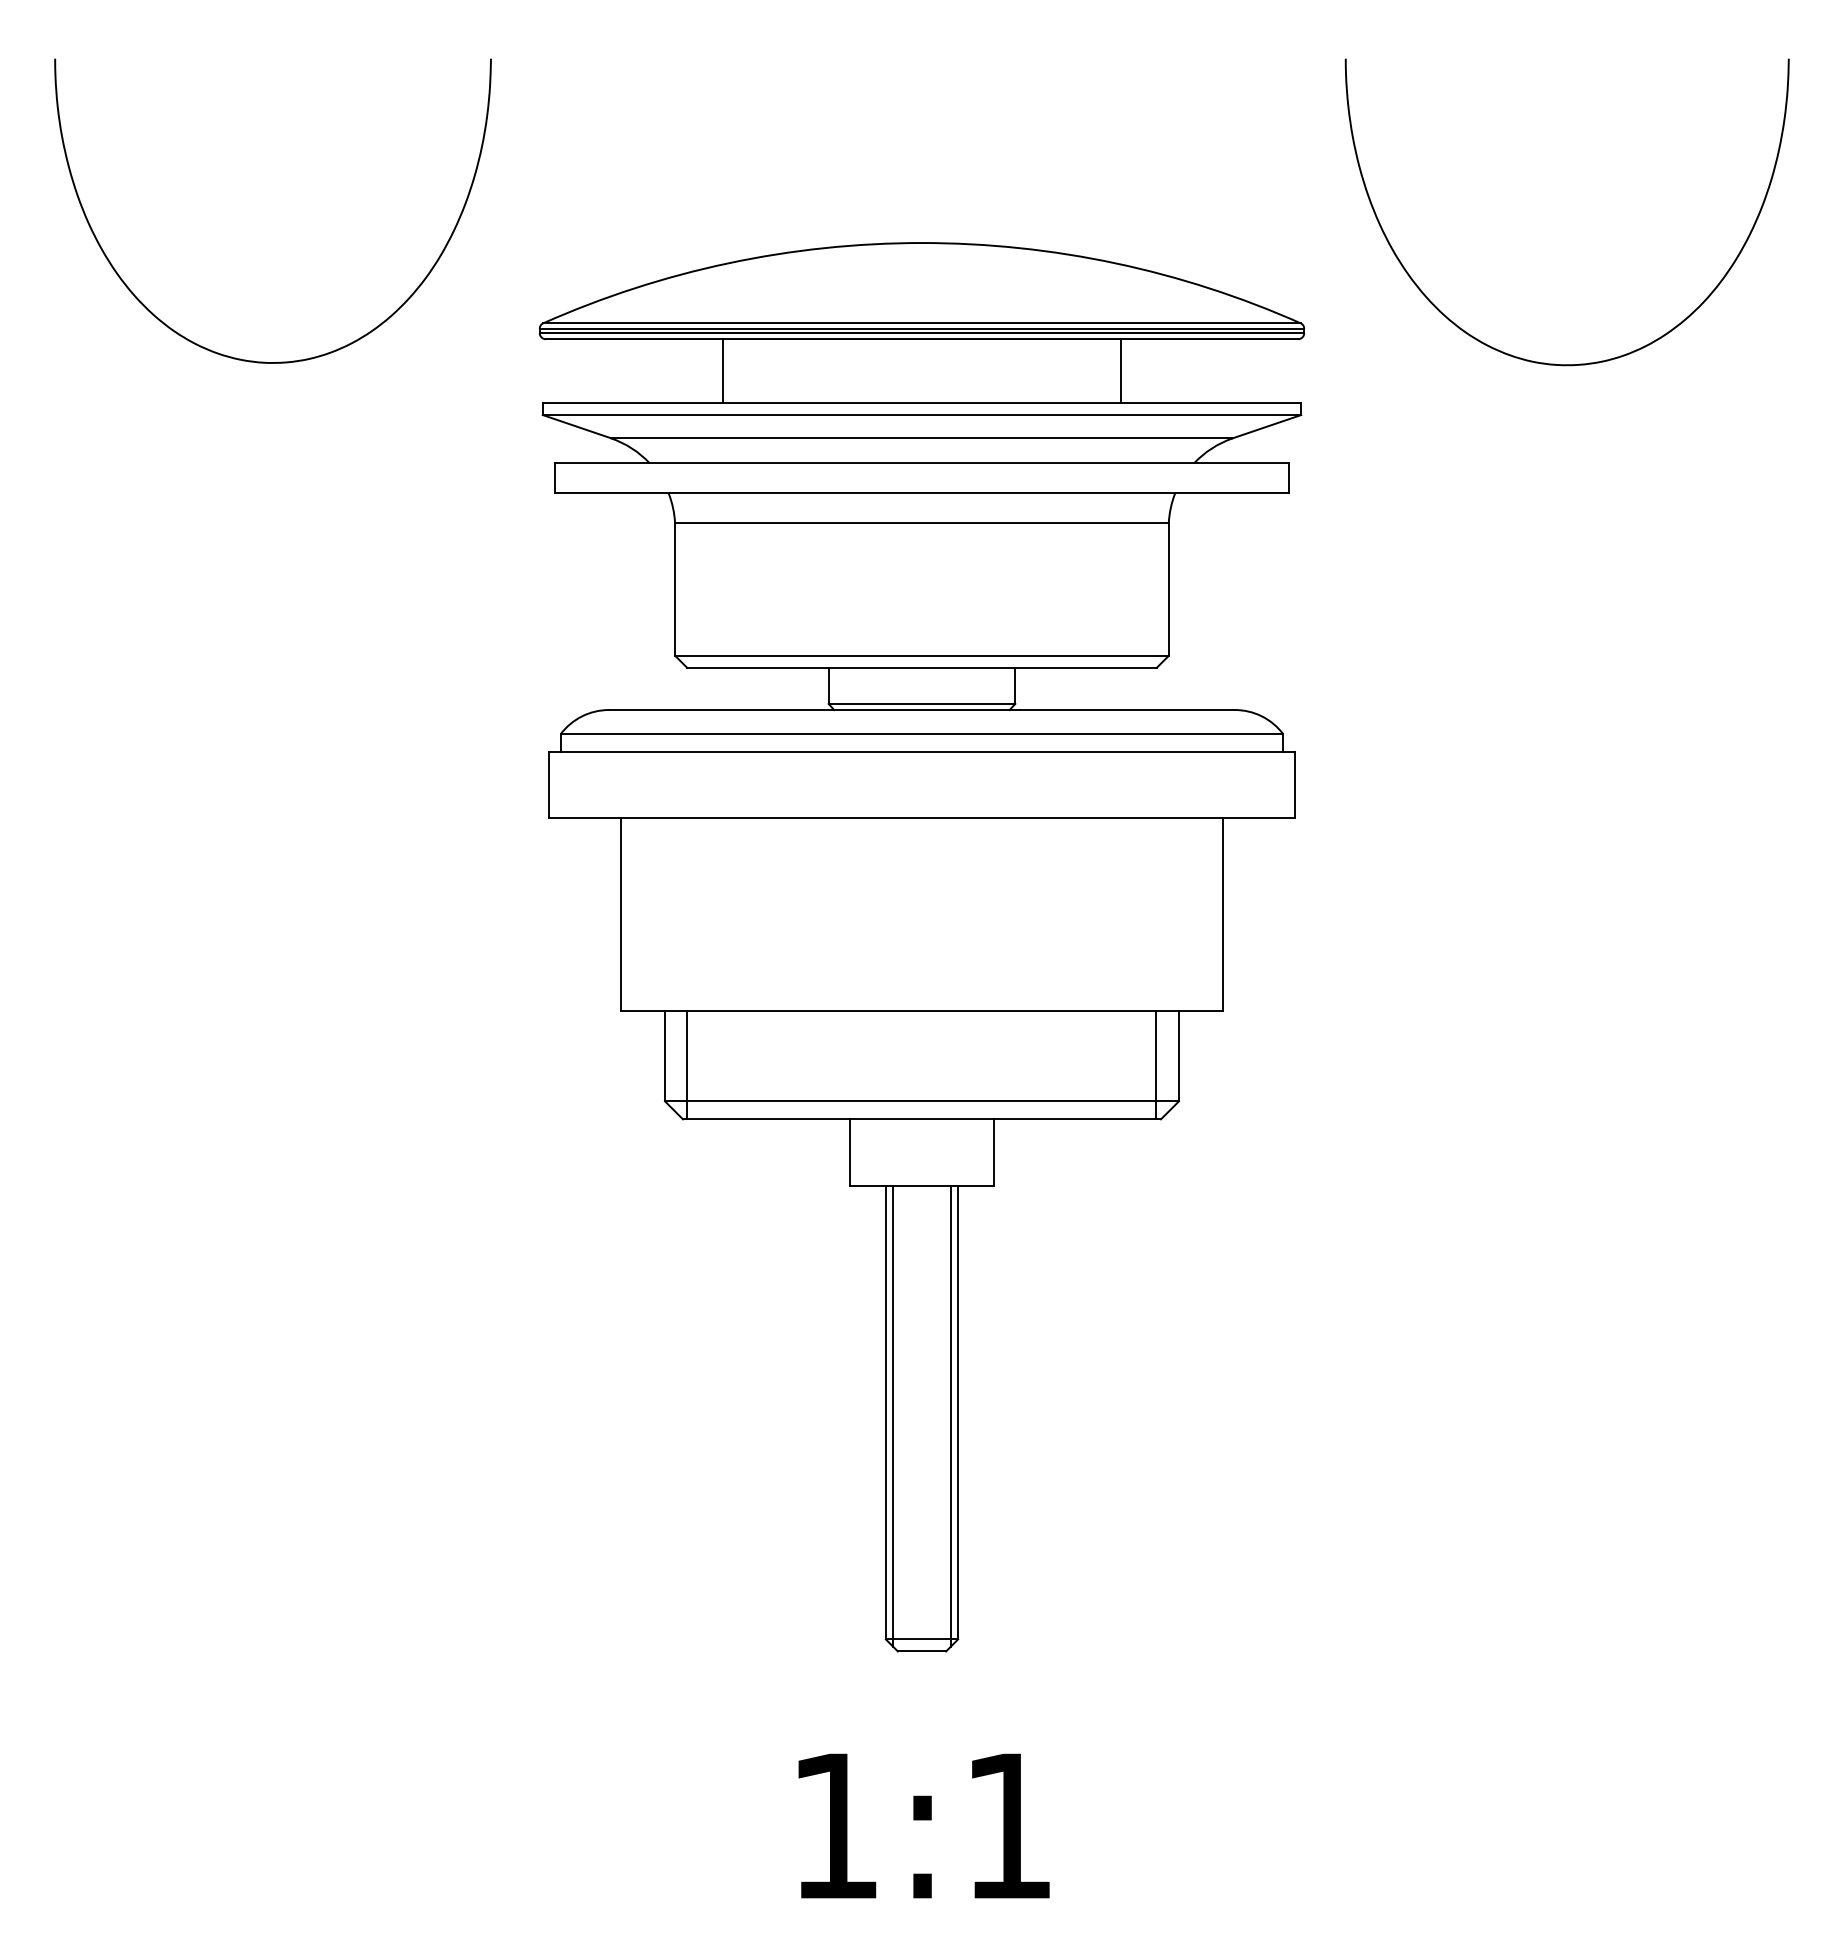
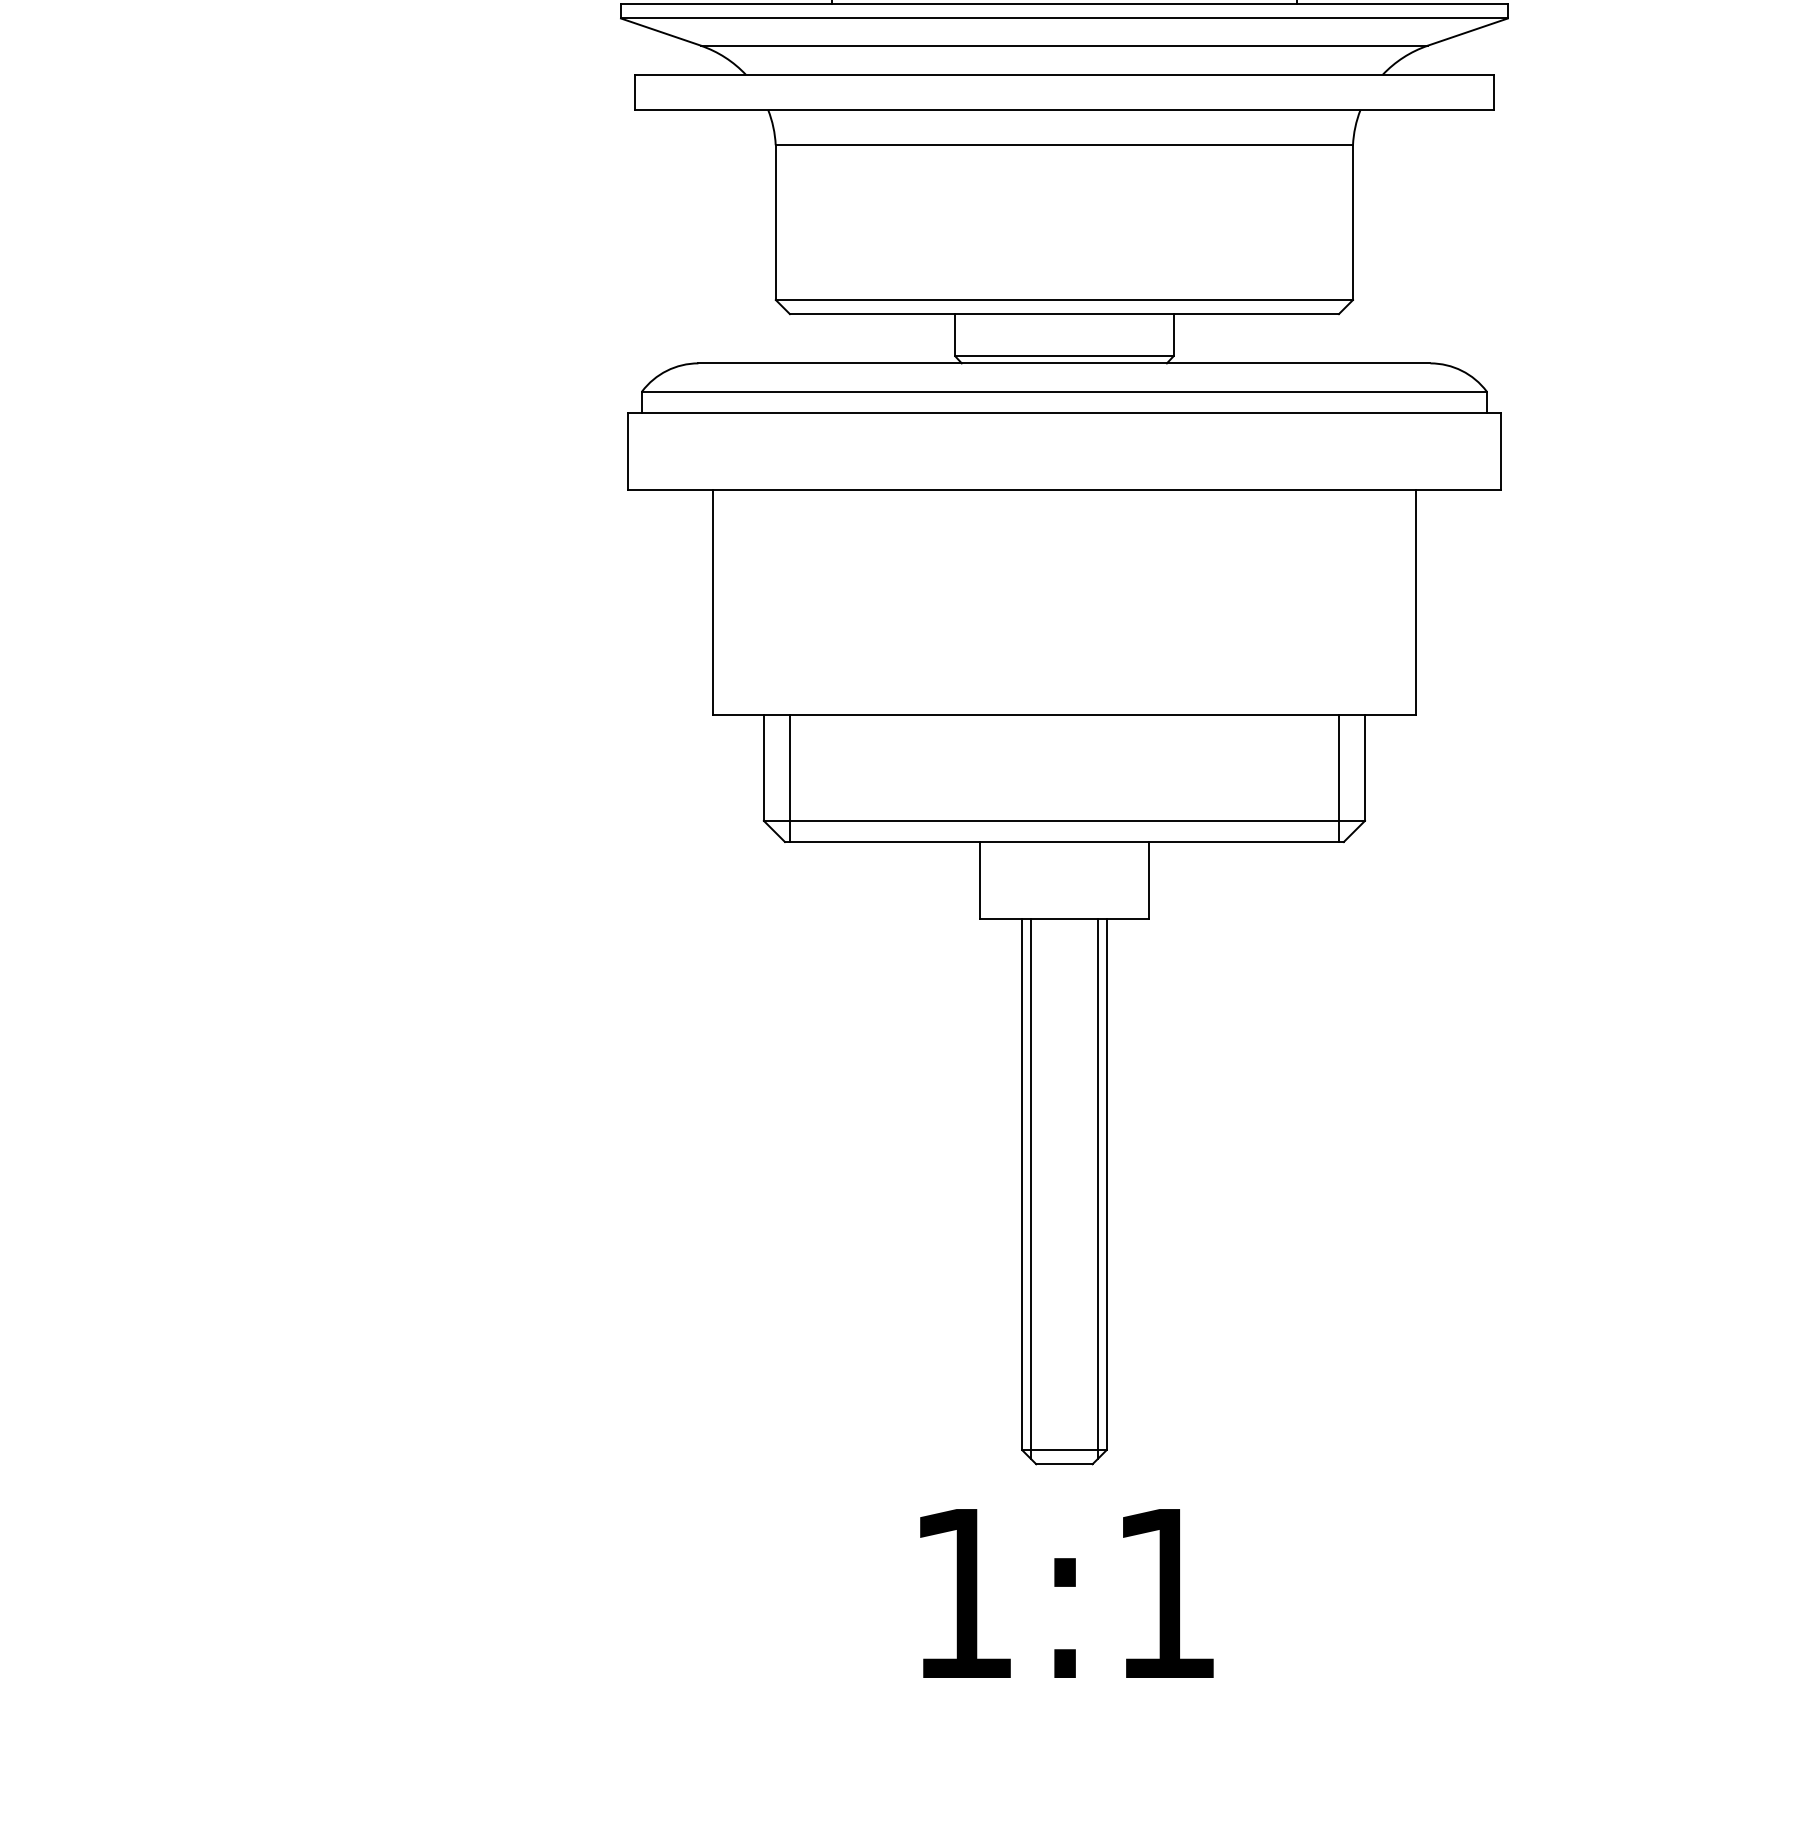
text: (923, 1825) -> (1066, 1592), moved

